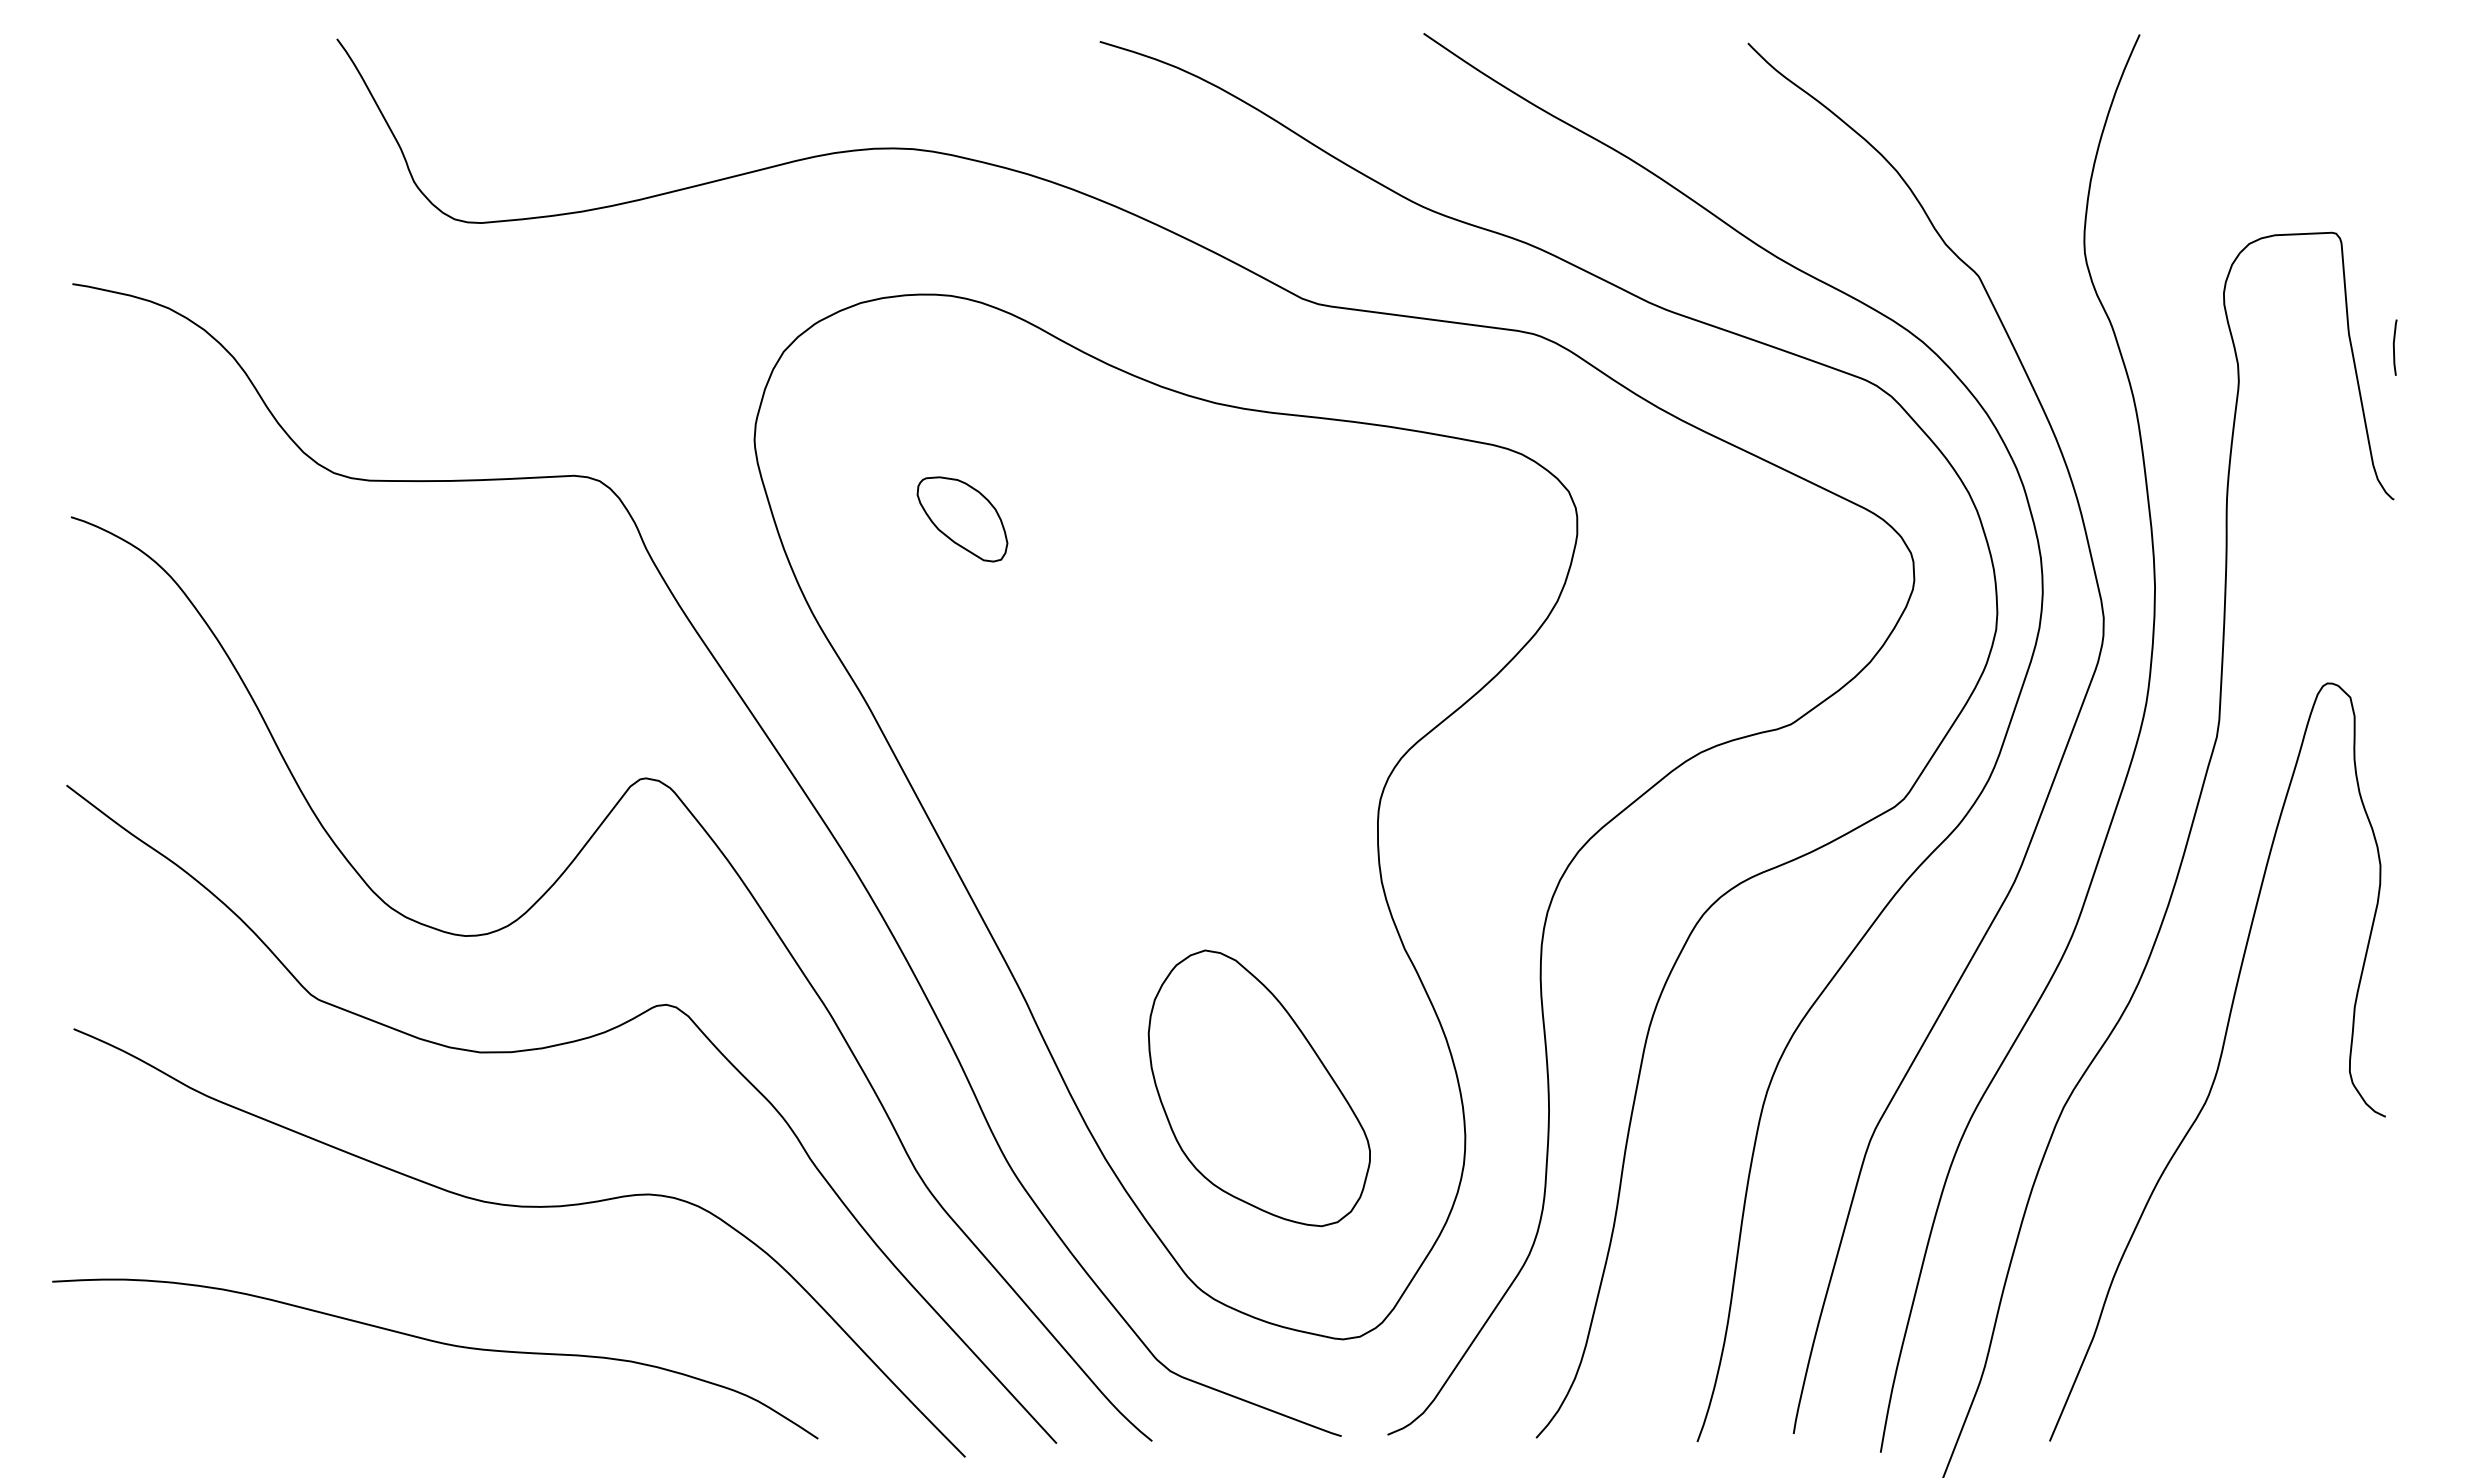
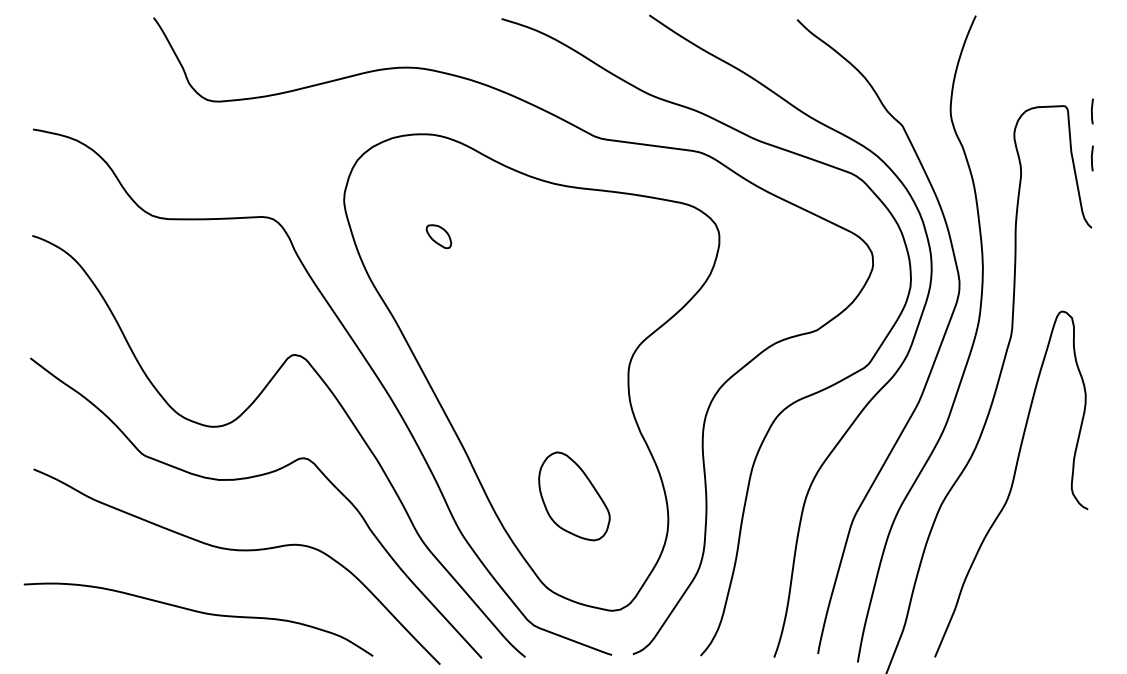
curve: (2393, 244) -> (1091, 111), added
part: (961, 518) -> (438, 236), size x0.6
part: (1259, 1088) -> (574, 496), size x0.7

